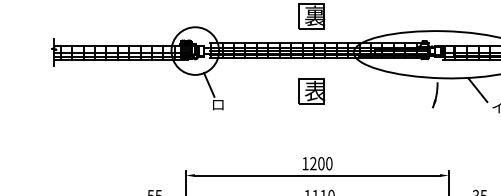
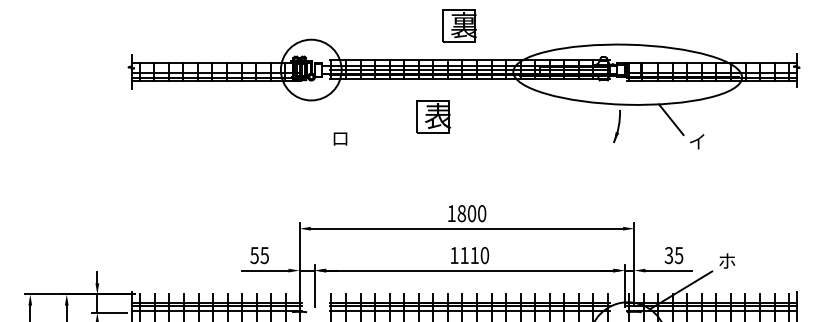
line: (208, 84) -> (328, 112), removed
part: (311, 91) -> (433, 116), moved
text: (313, 163) -> (461, 213), 1200 -> 1800

